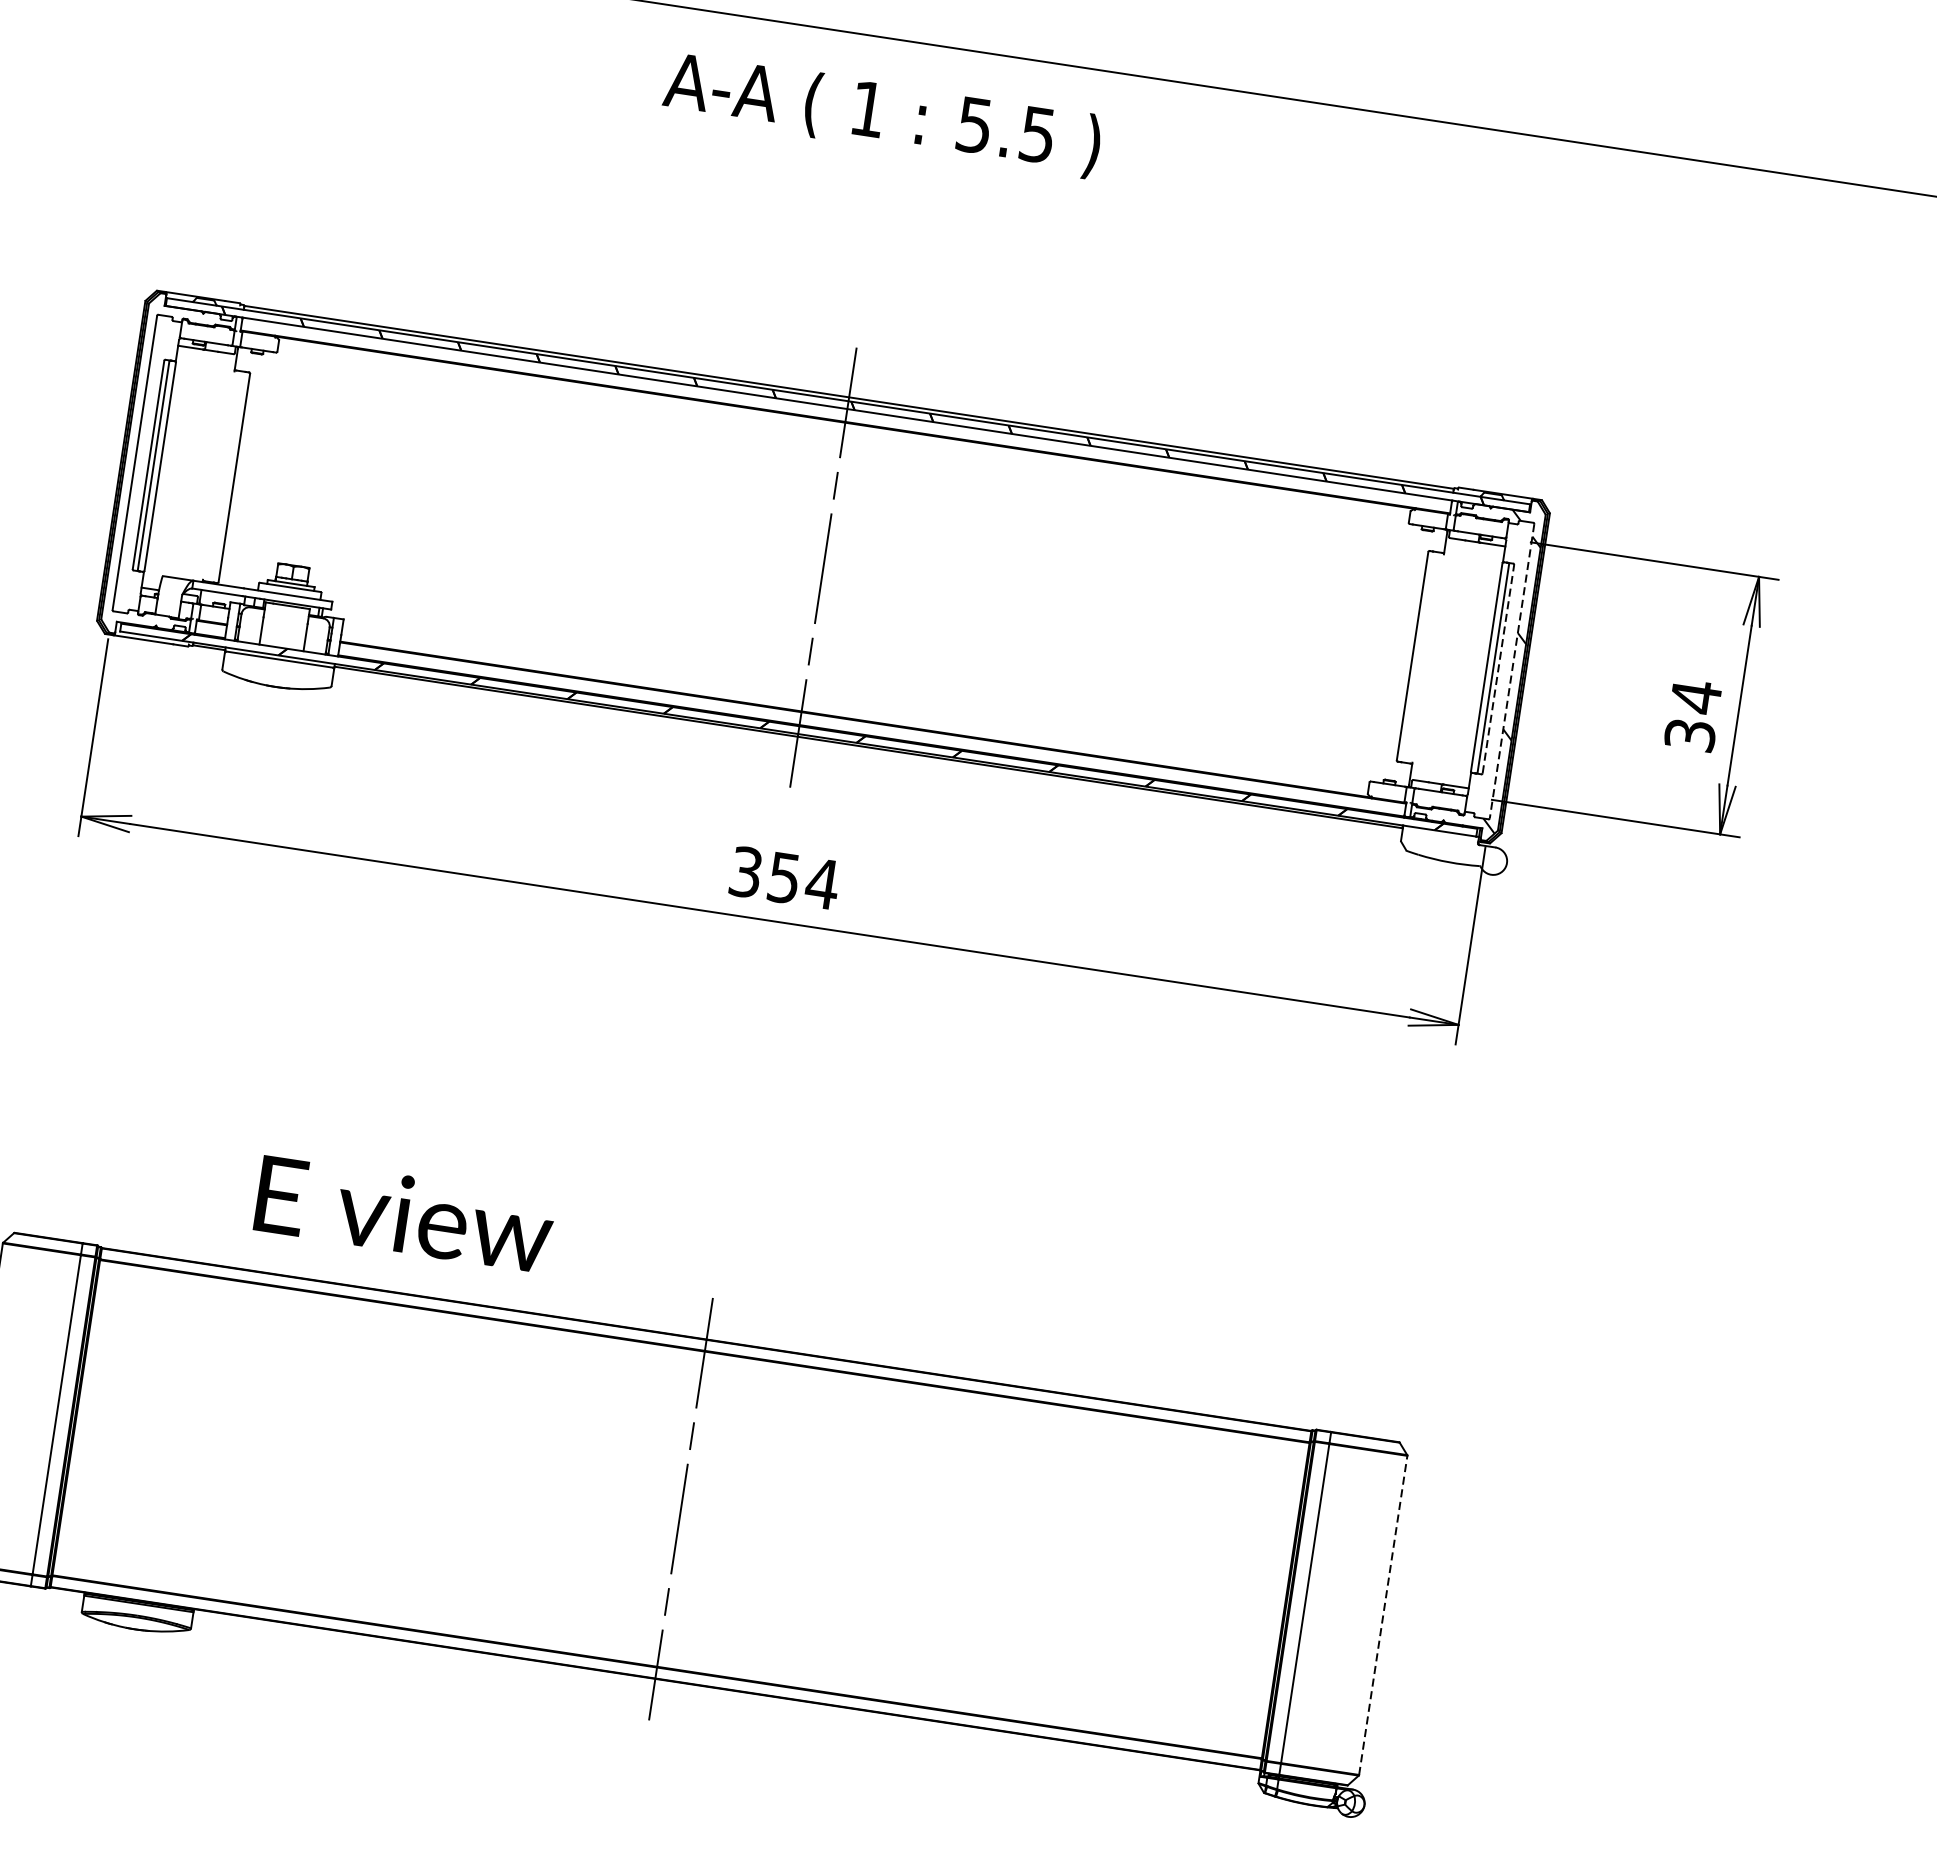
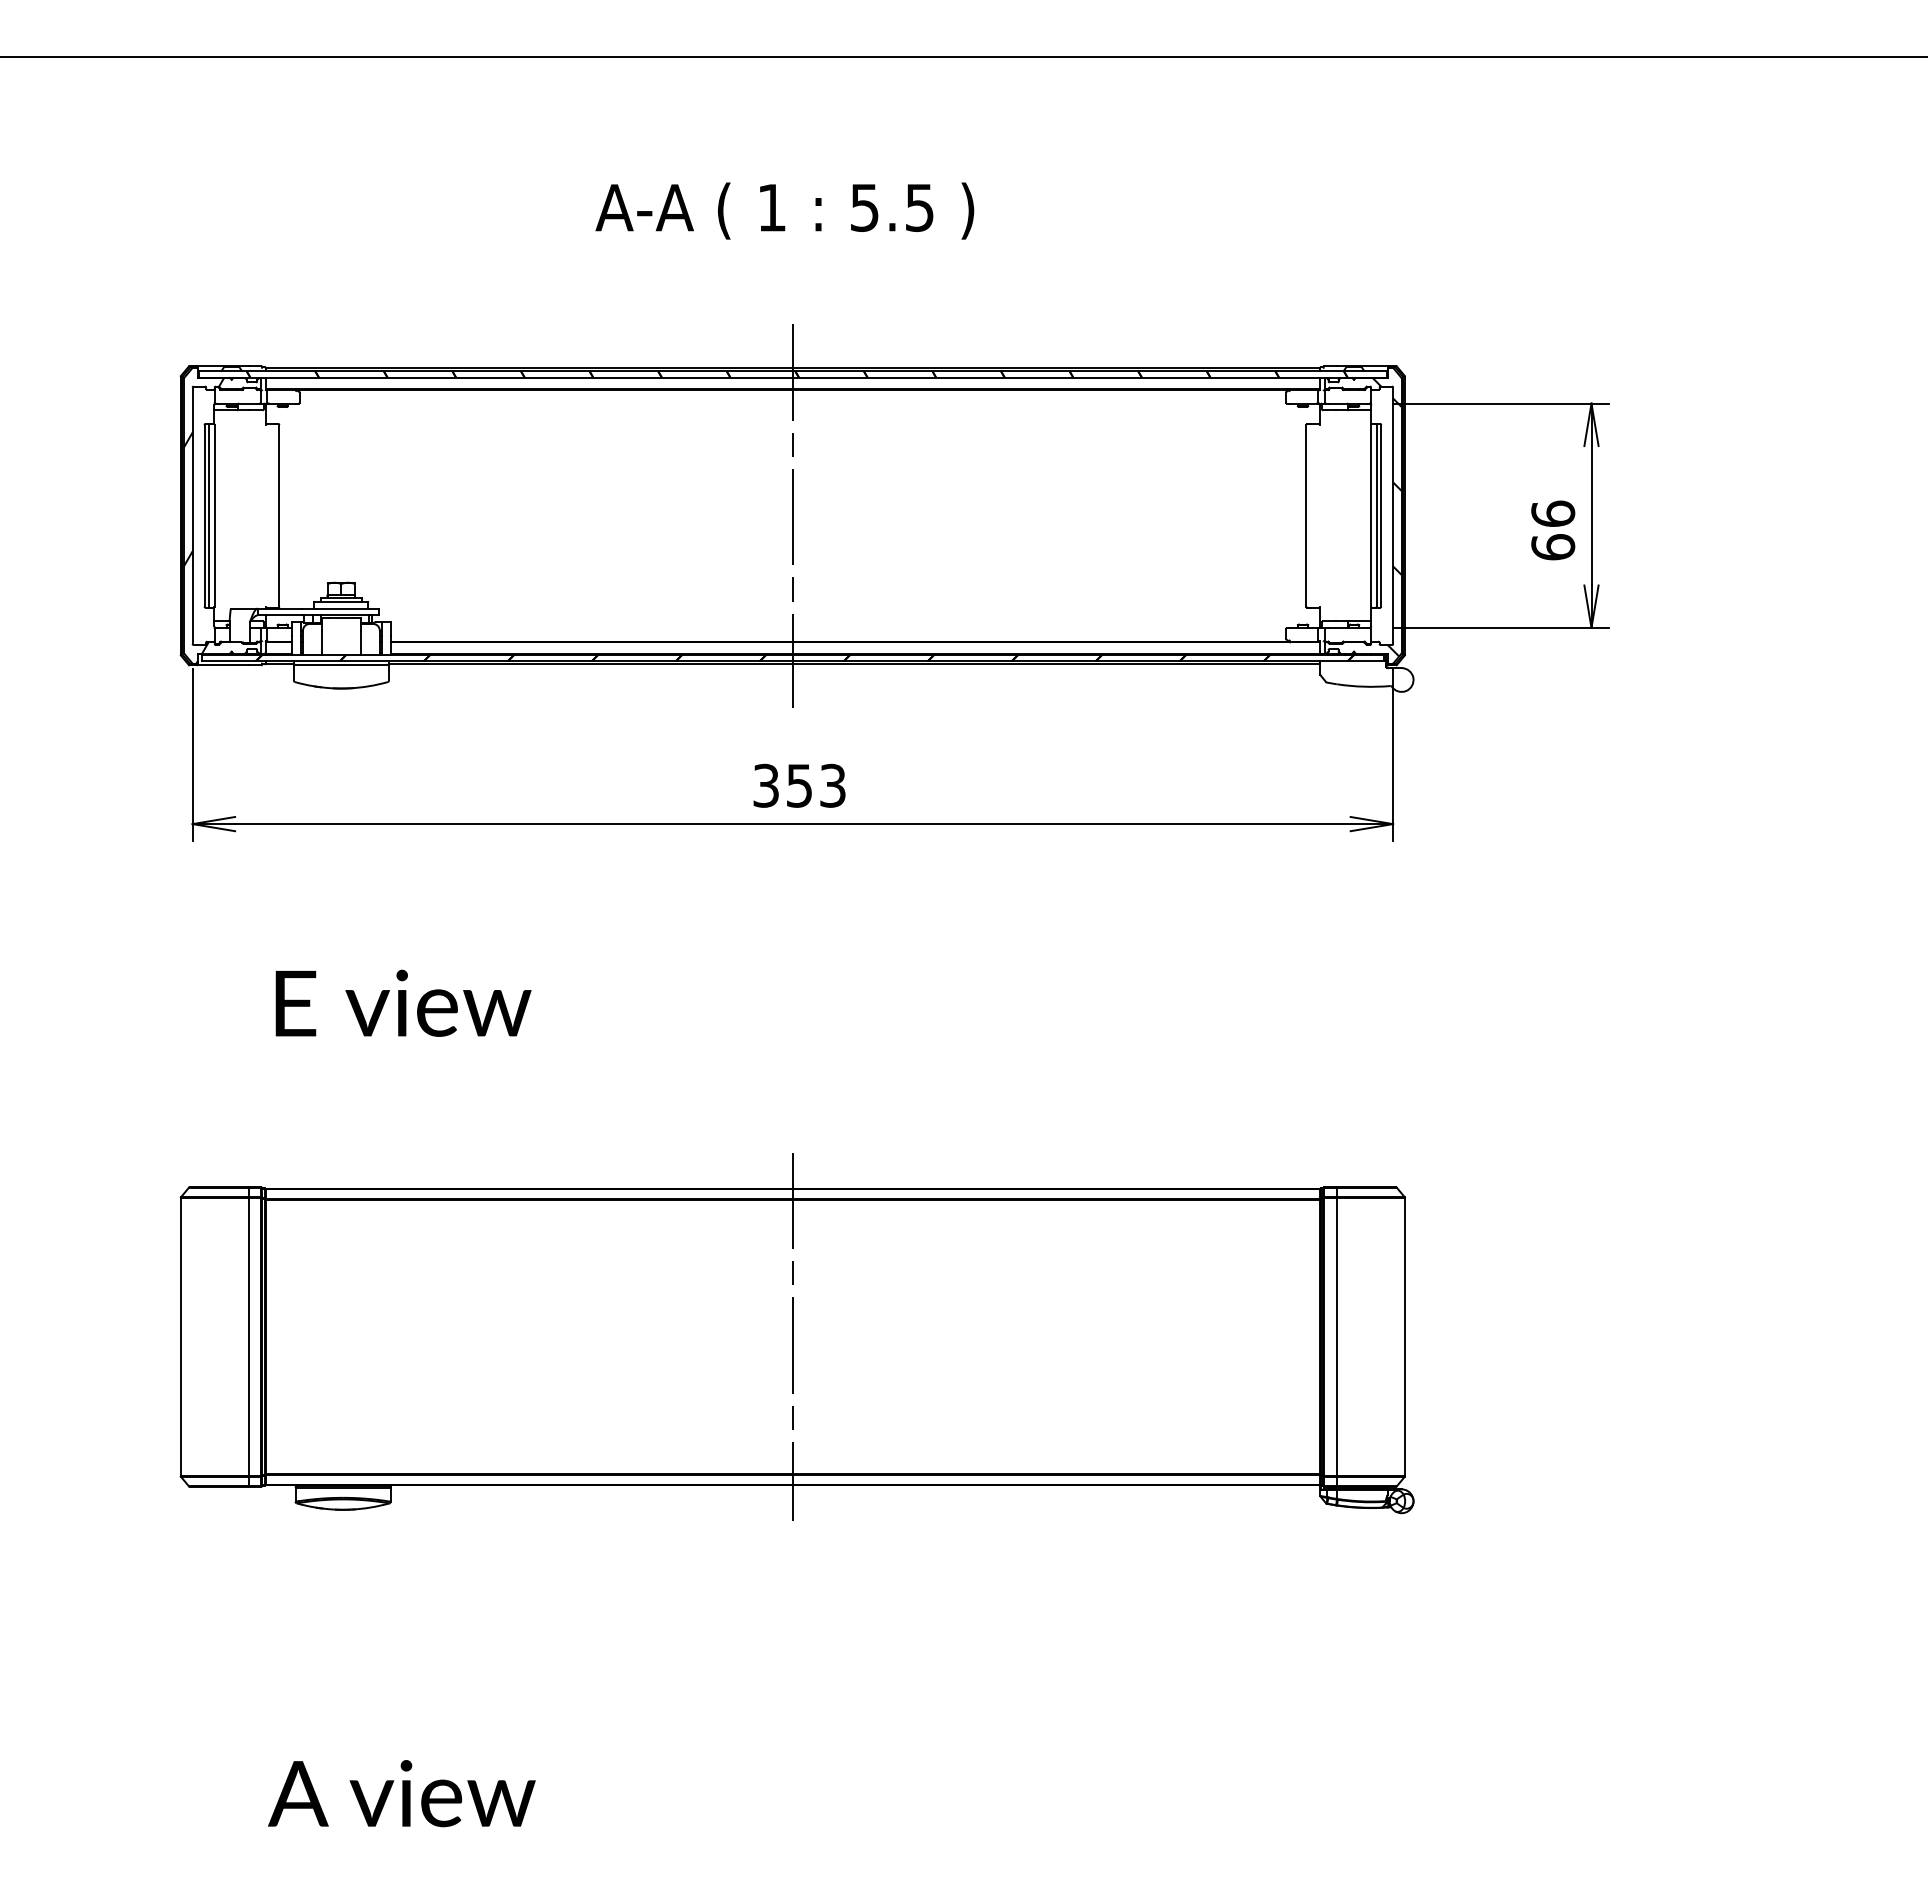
text: (882, 114) -> (784, 210), moved
hatch: (147, 470) -> (204, 520), added
line: (1498, 668) -> (1381, 515), dashed -> solid
line: (1512, 672) -> (1393, 516), dashed -> solid
text: (1693, 715) -> (1553, 530), 34 -> 66
text: (822, 883) -> (832, 785), 354 -> 353
text: (404, 1213) -> (403, 1002), moved
line: (1383, 1614) -> (1405, 1336), dashed -> solid

